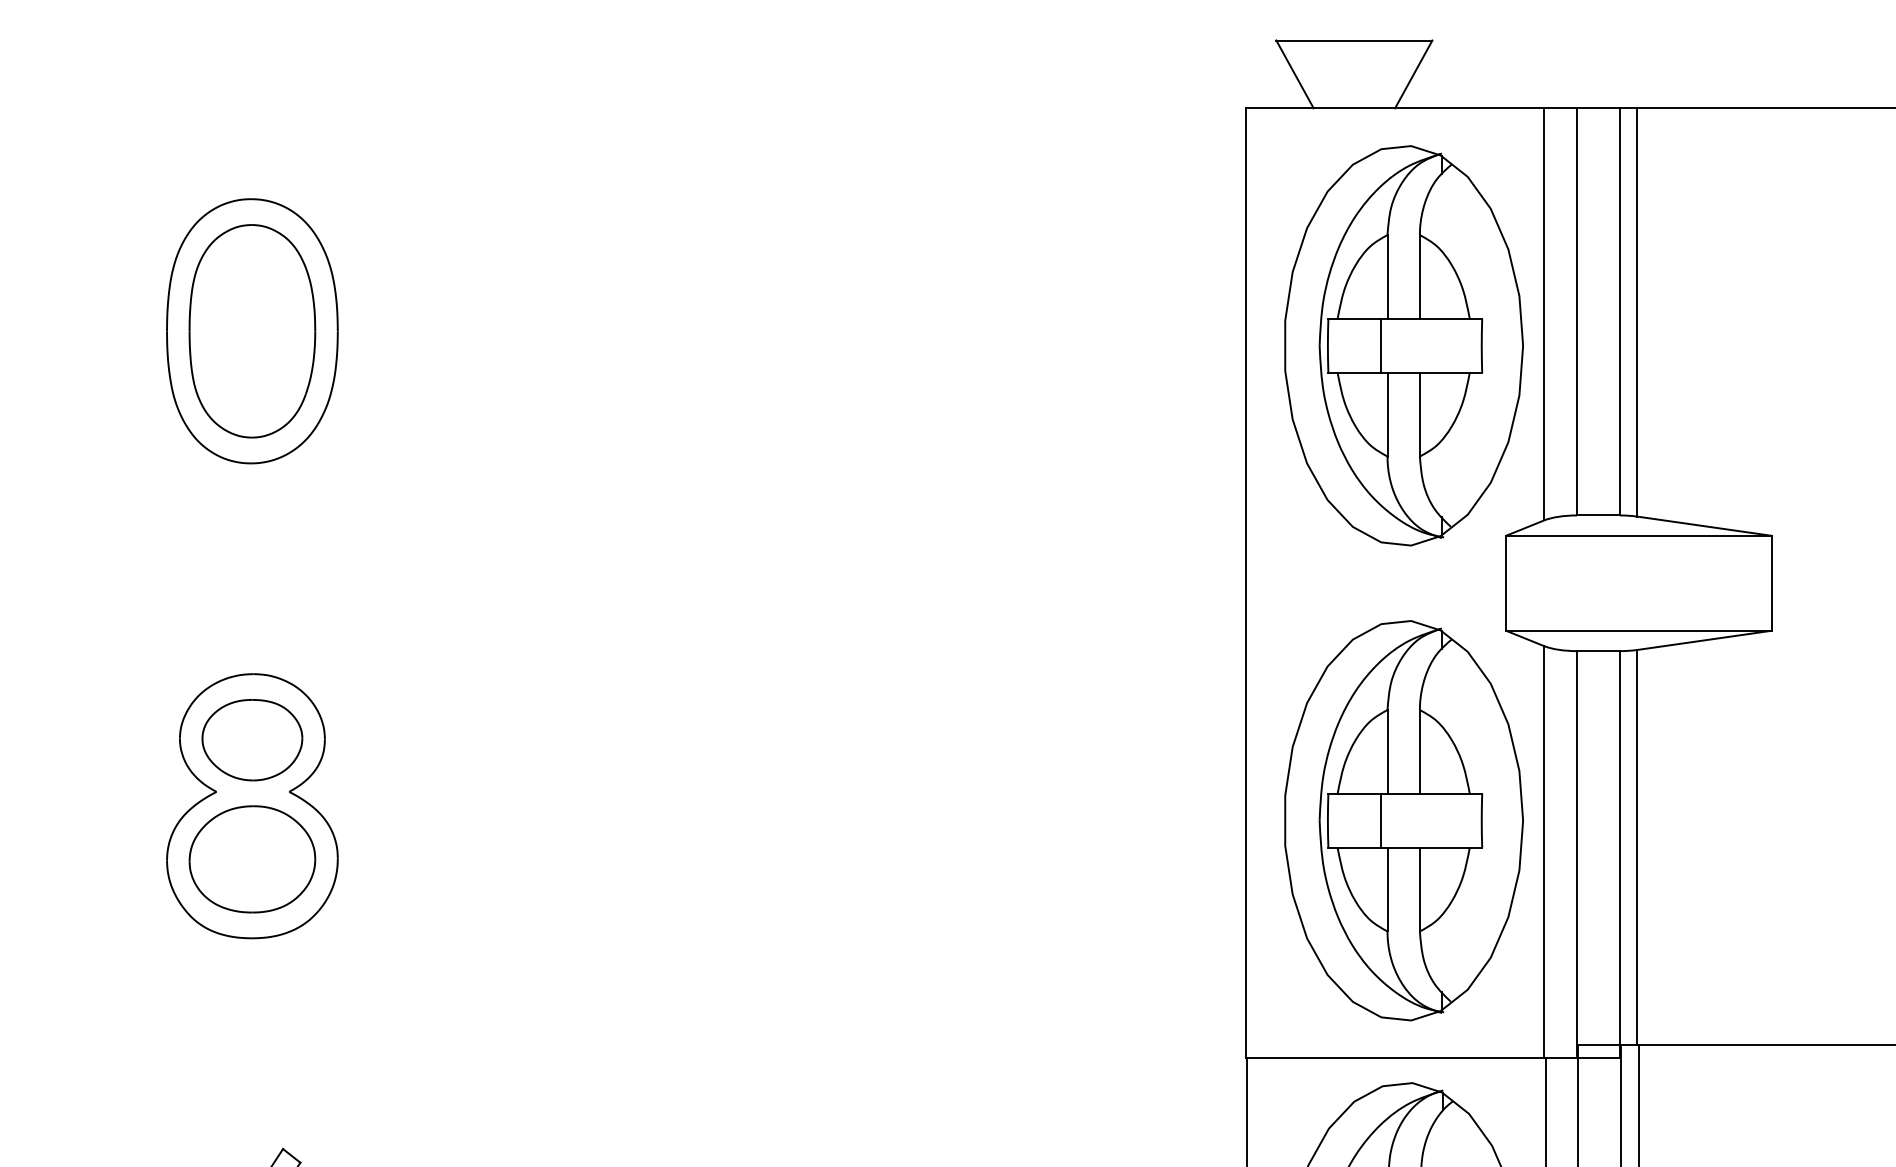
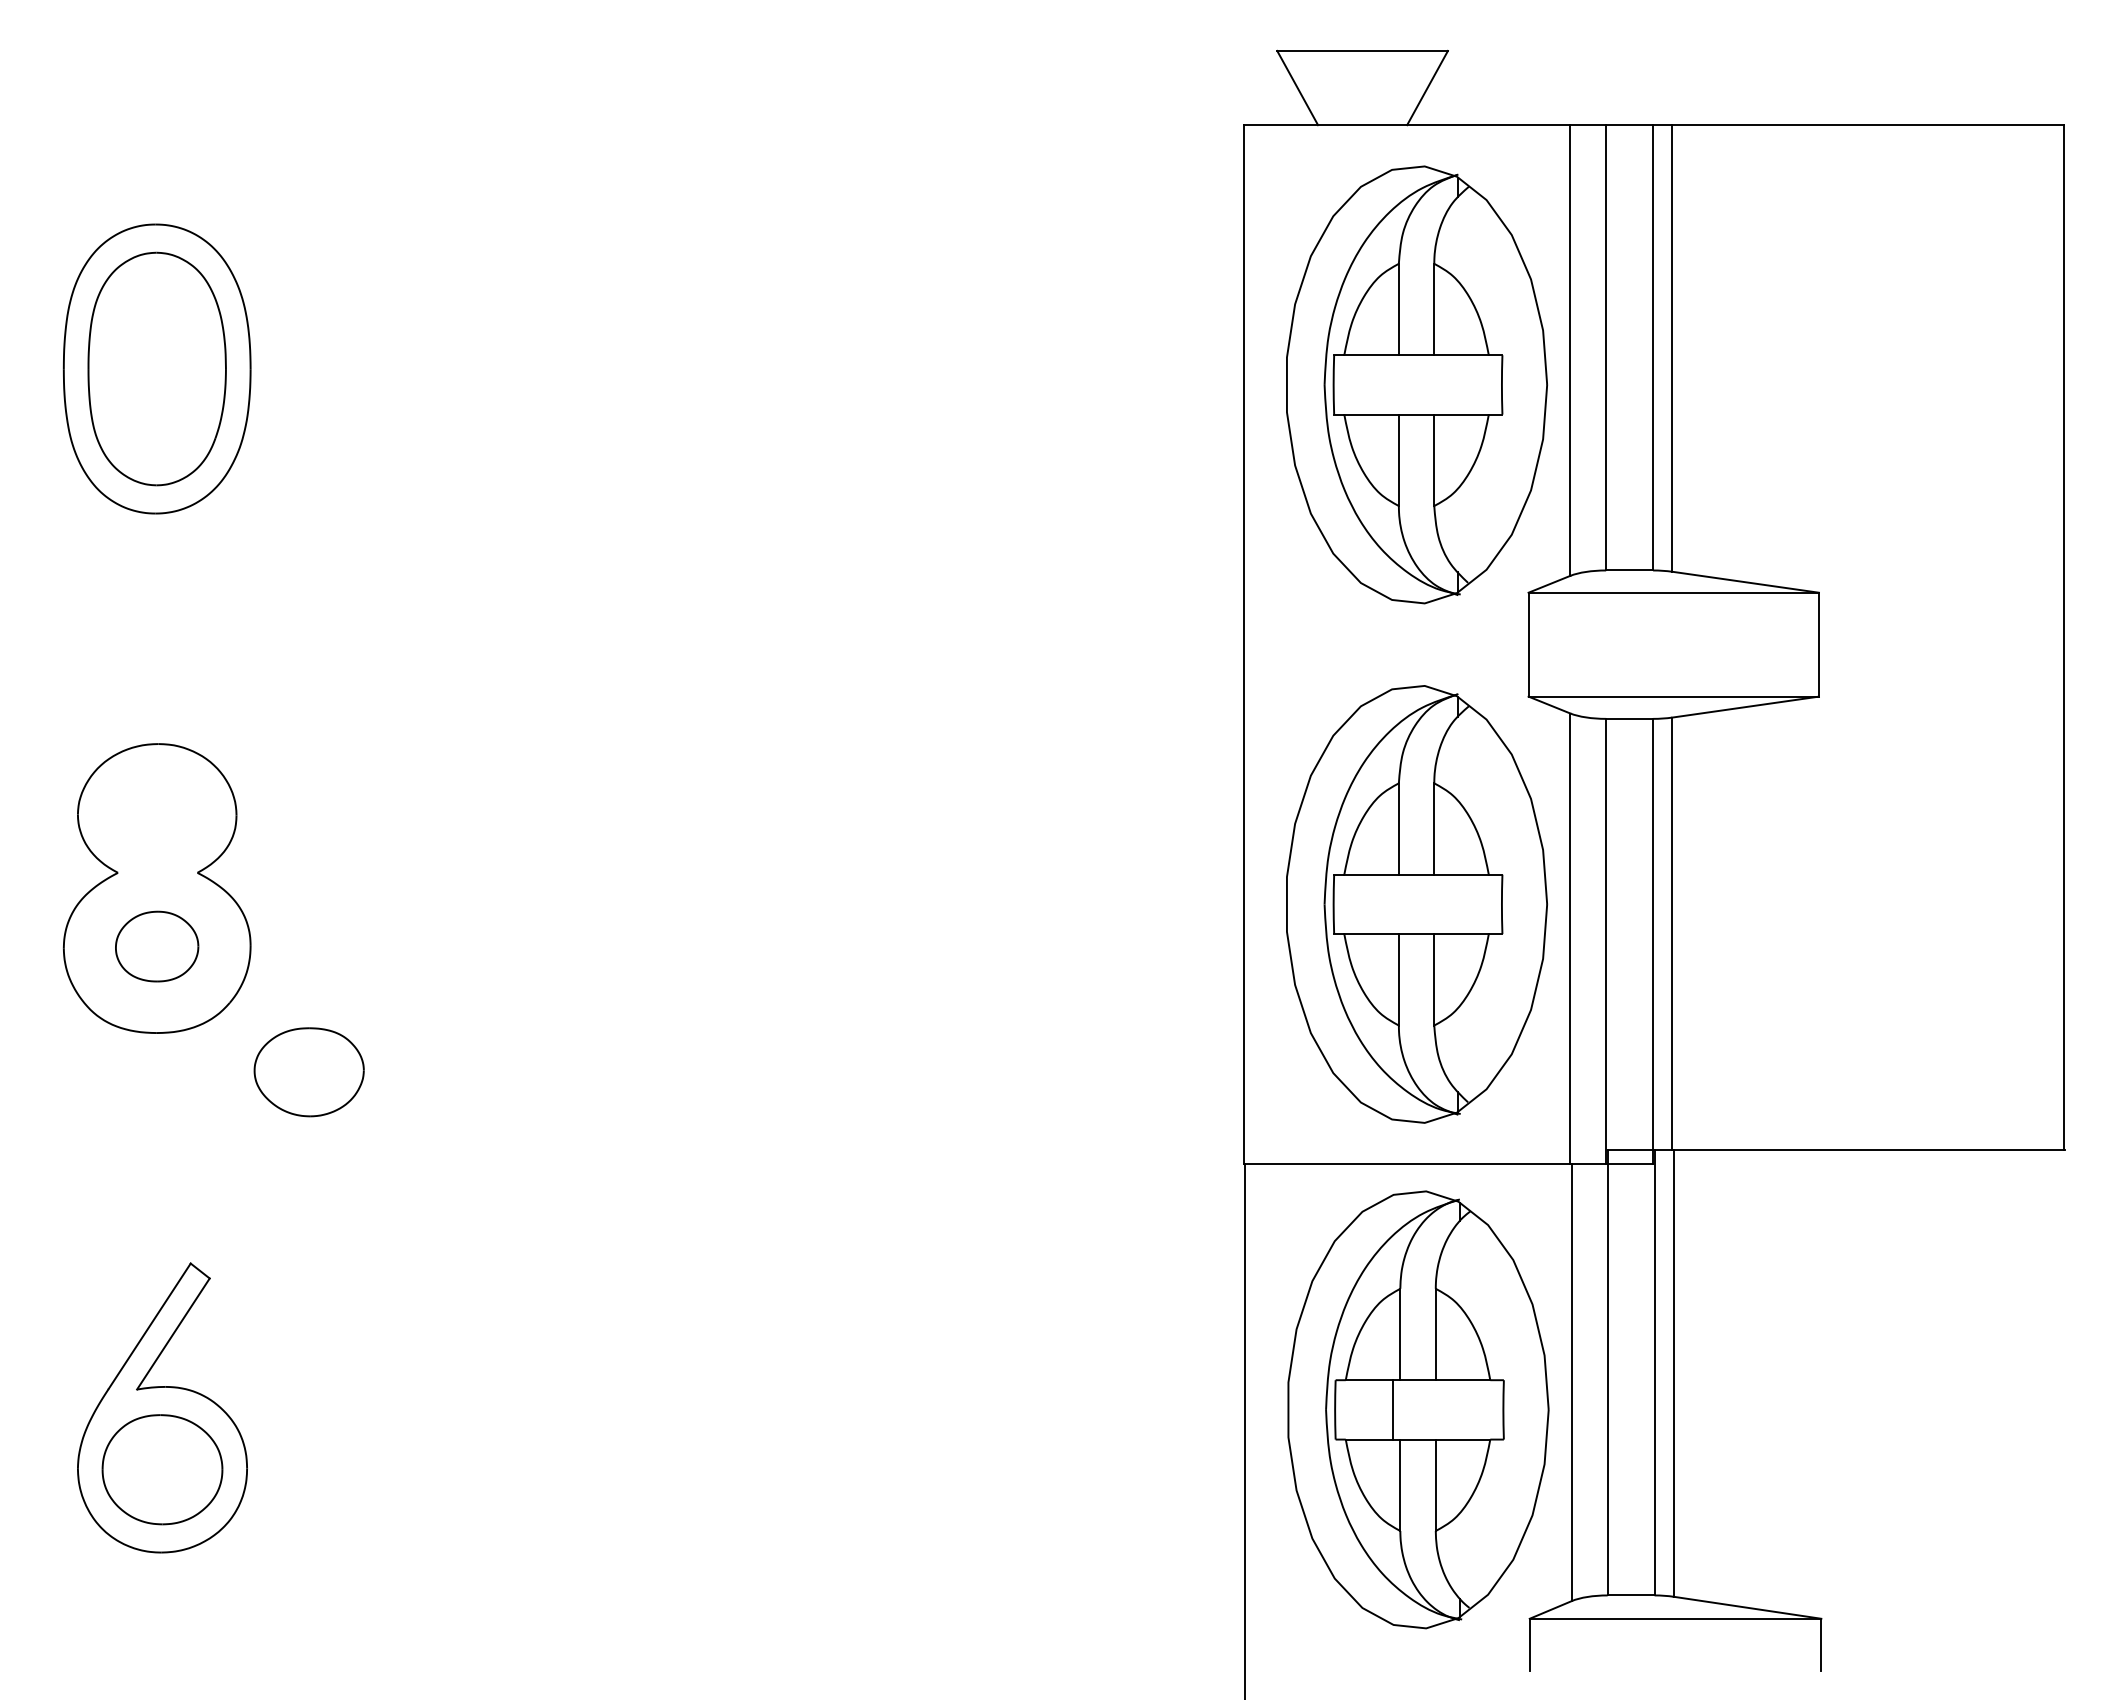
line: (1381, 345) -> (1392, 384), removed
part: (251, 740) -> (308, 1072), moved
line: (1381, 820) -> (1392, 904), removed
part: (251, 859) -> (156, 946), size x0.6

